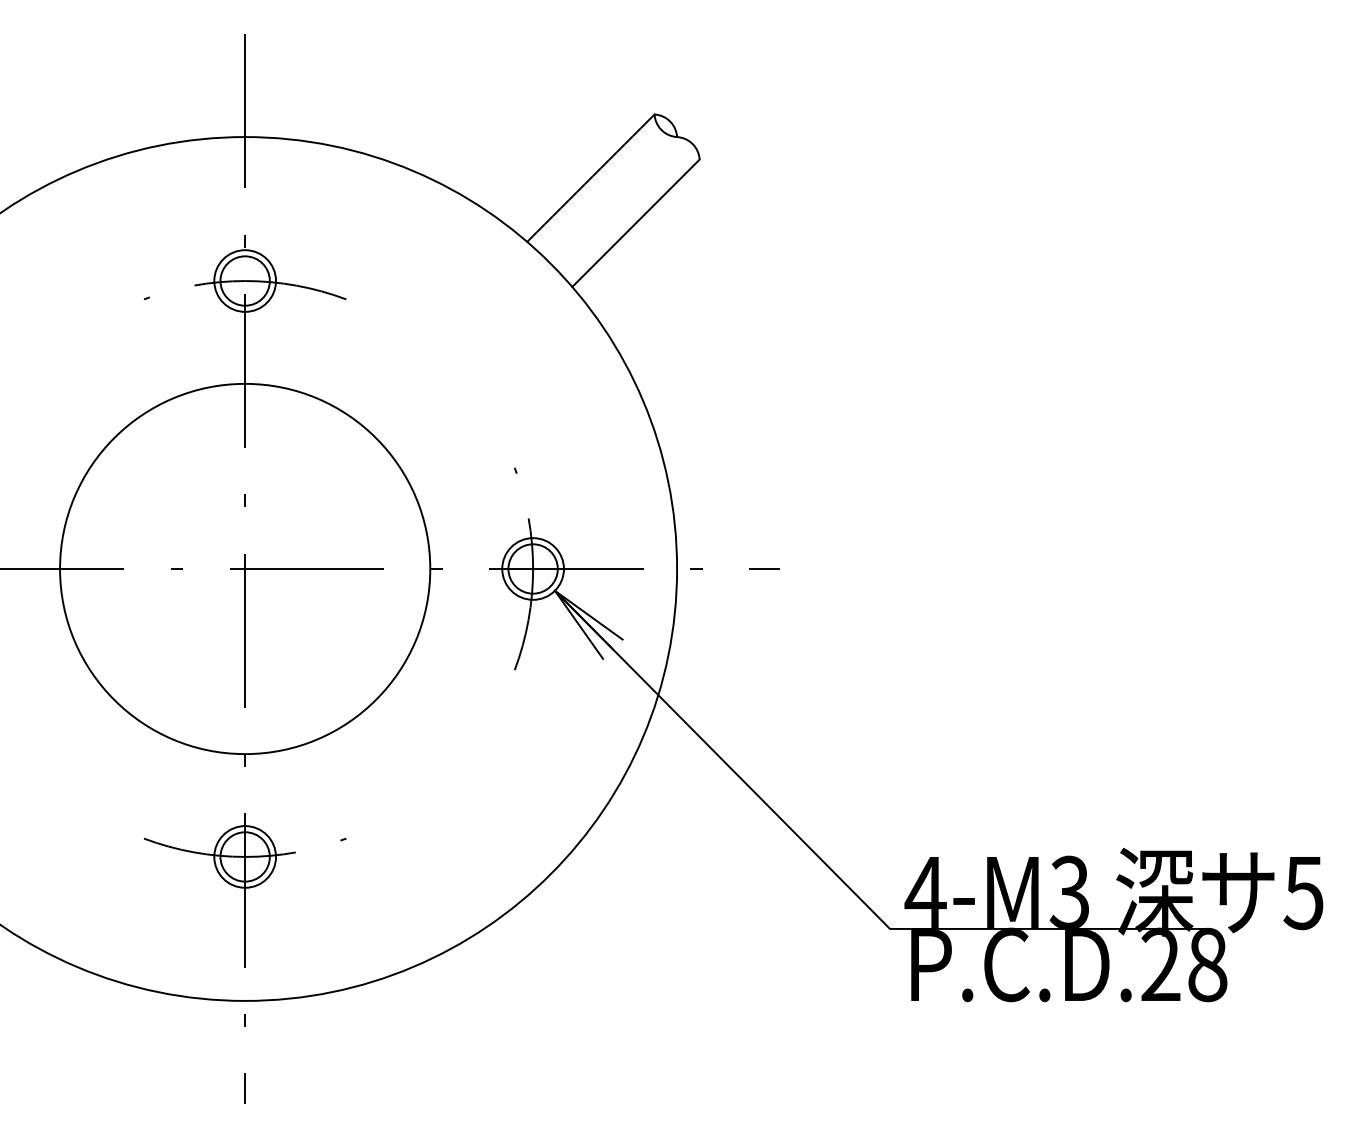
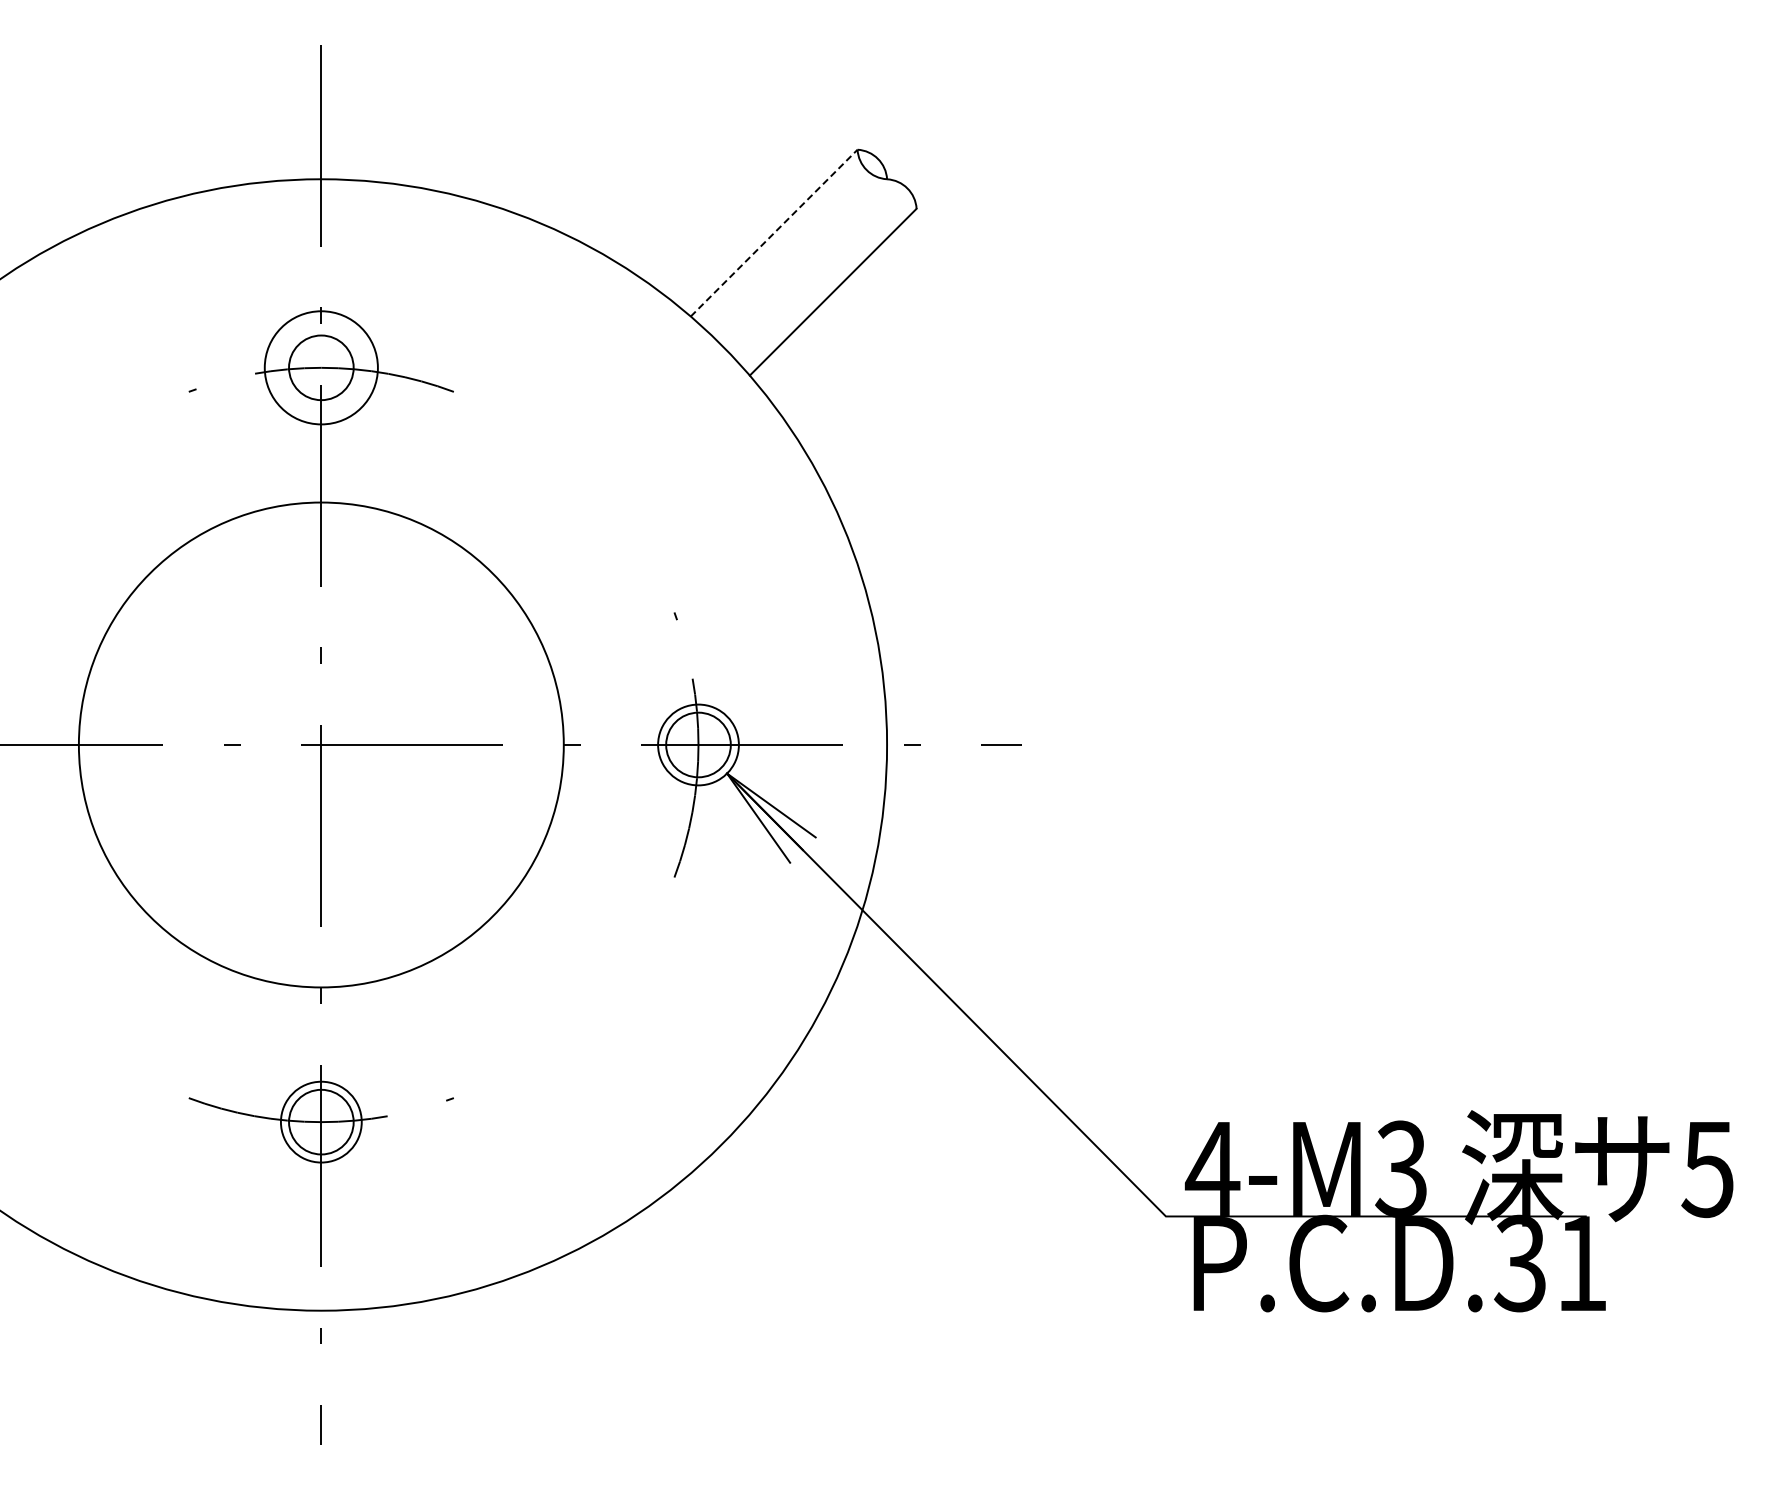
line: (591, 178) -> (774, 233), solid -> dashed
circle: (244, 280) -> (320, 367), size x1.4
text: (1183, 964) -> (1550, 1263), P.C.D.28 -> P.C.D.31

